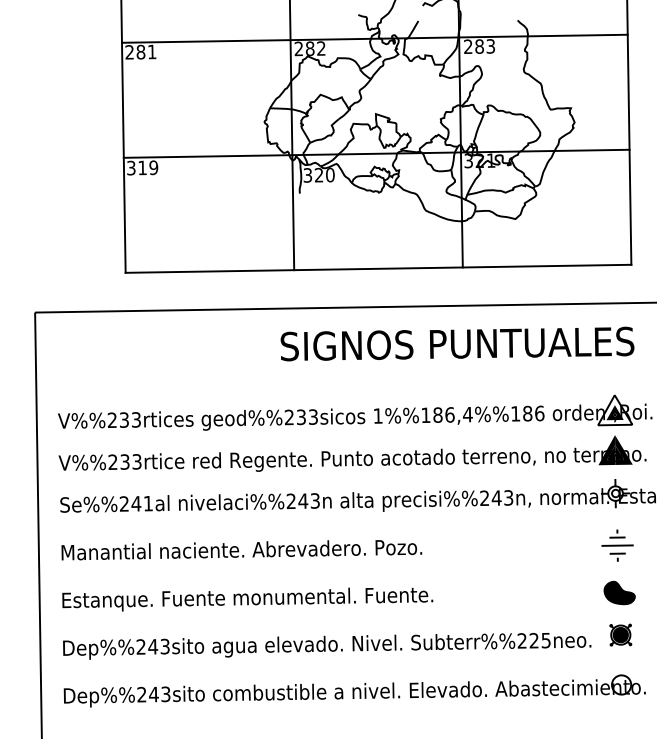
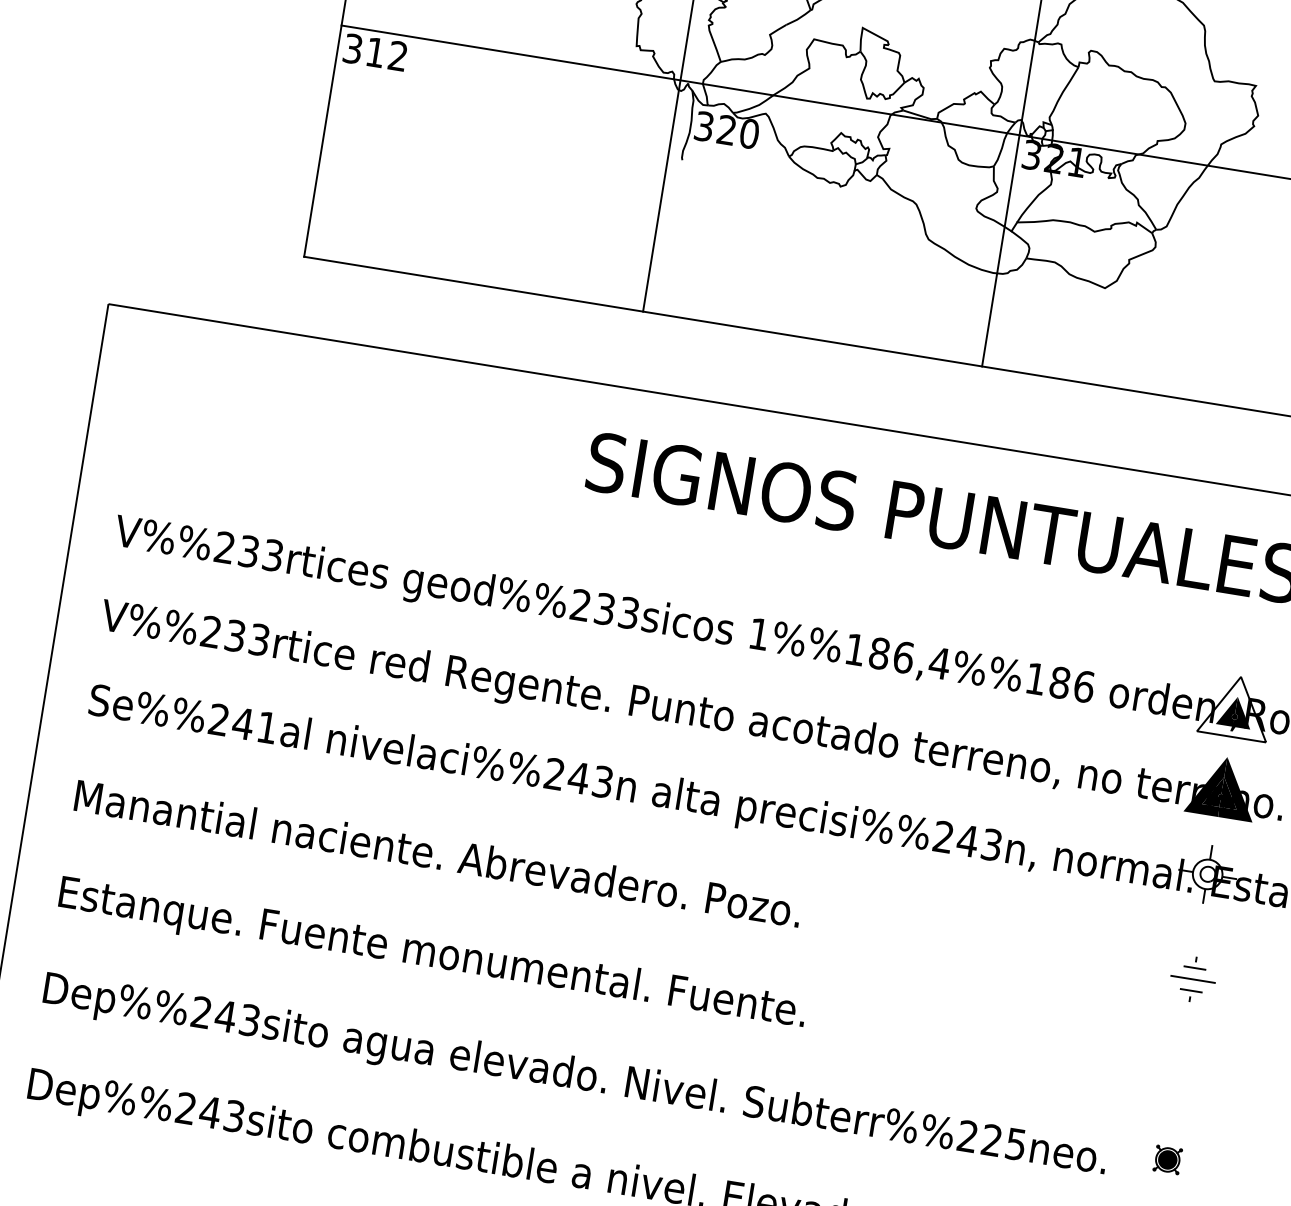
text: (153, 167) -> (397, 55), 319 -> 312
part: (617, 545) -> (1192, 979), size x0.7
part: (619, 592) -> (1180, 1074), removed
part: (620, 634) -> (1167, 1158), size x0.6

